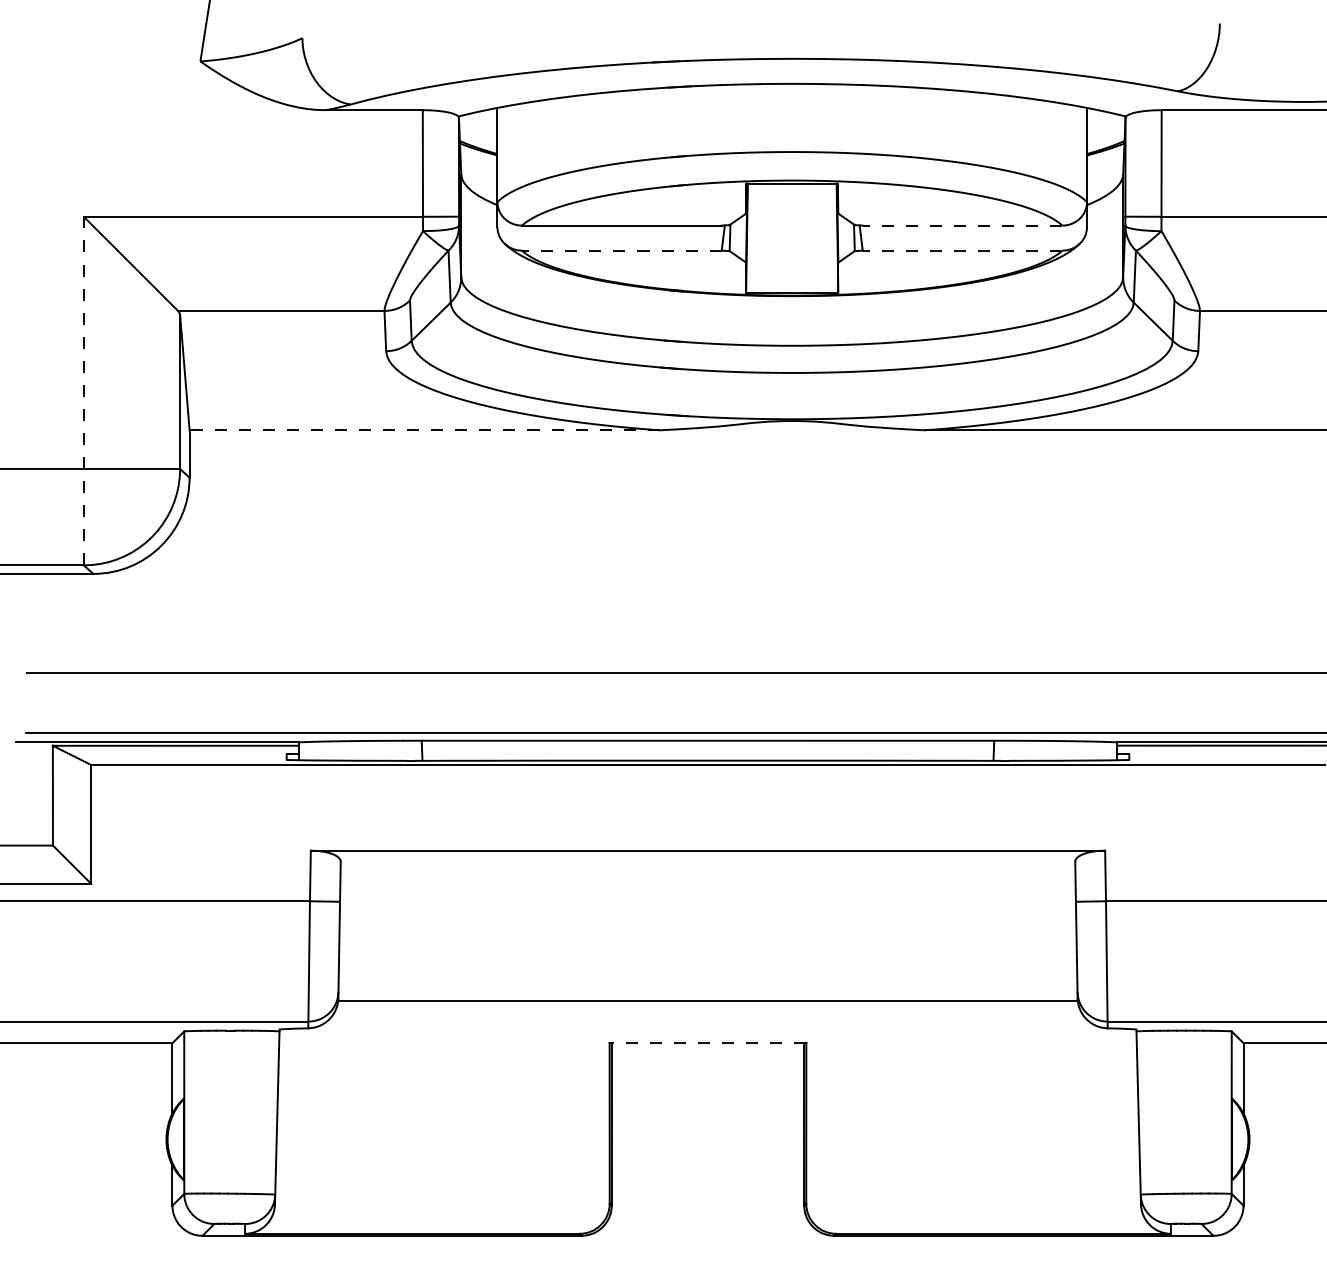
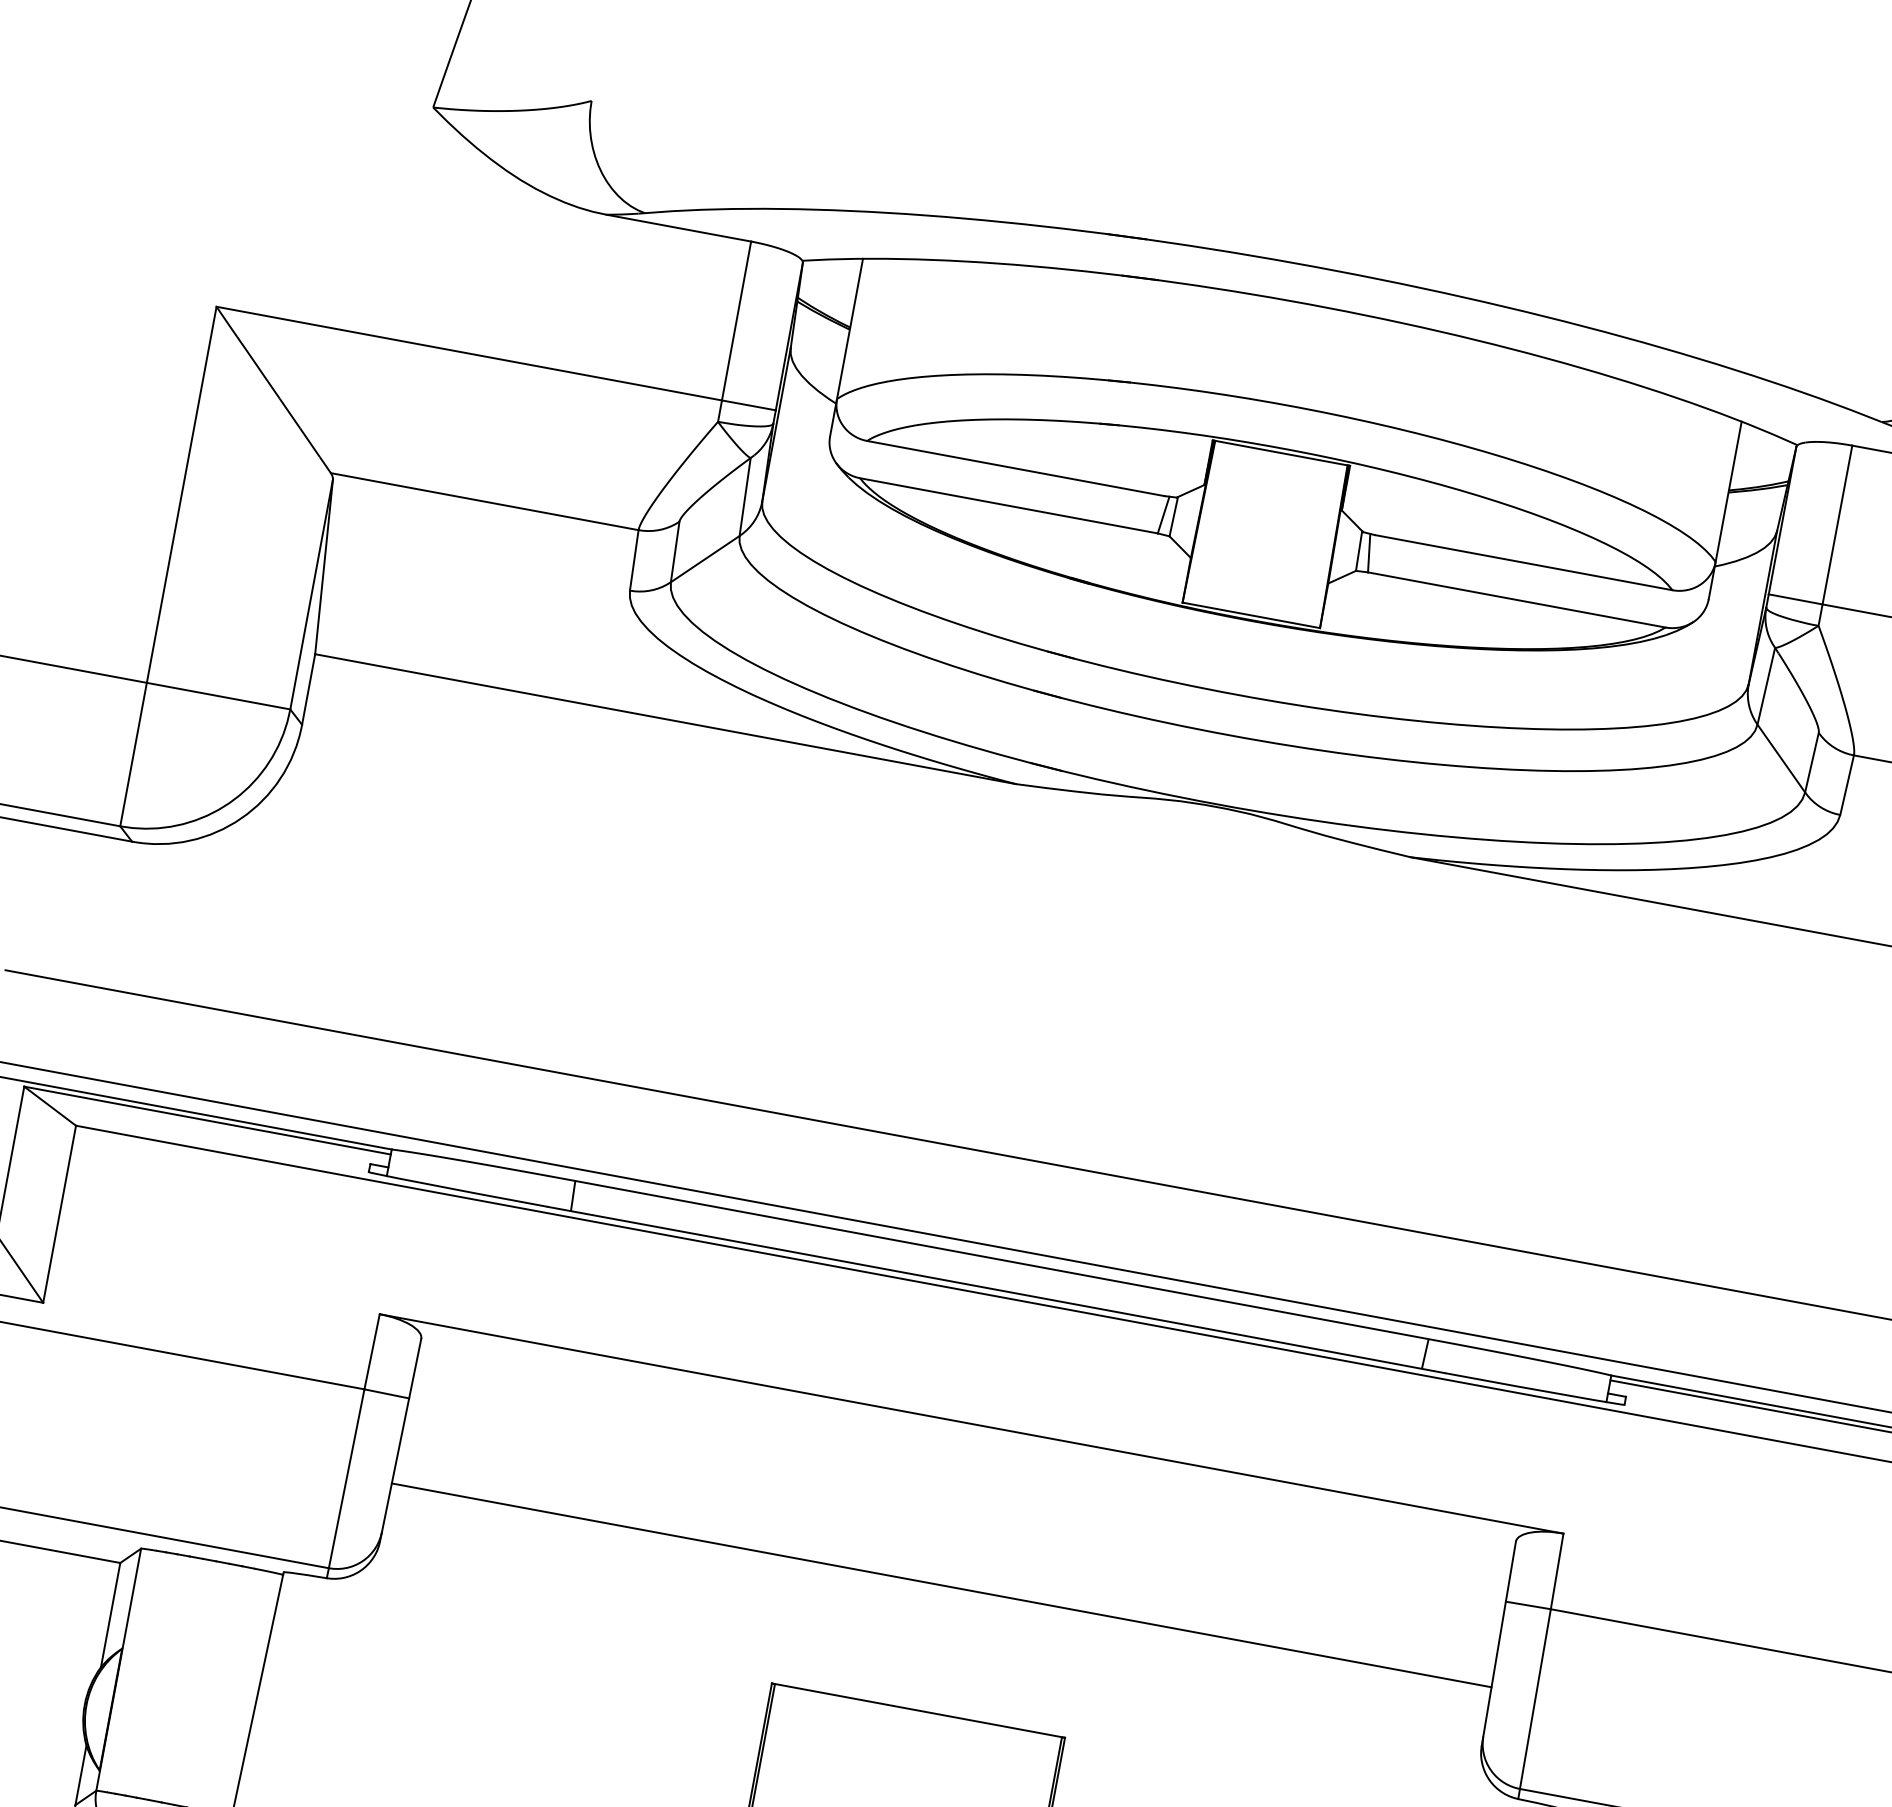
line: (962, 225) -> (1523, 562), dashed -> solid
line: (621, 250) -> (1008, 505), dashed -> solid
line: (962, 250) -> (1516, 599), dashed -> solid
line: (83, 390) -> (168, 565), dashed -> solid
line: (424, 430) -> (665, 719), dashed -> solid
line: (707, 1001) -> (940, 1585), moved
line: (707, 1043) -> (917, 1711), dashed -> solid

